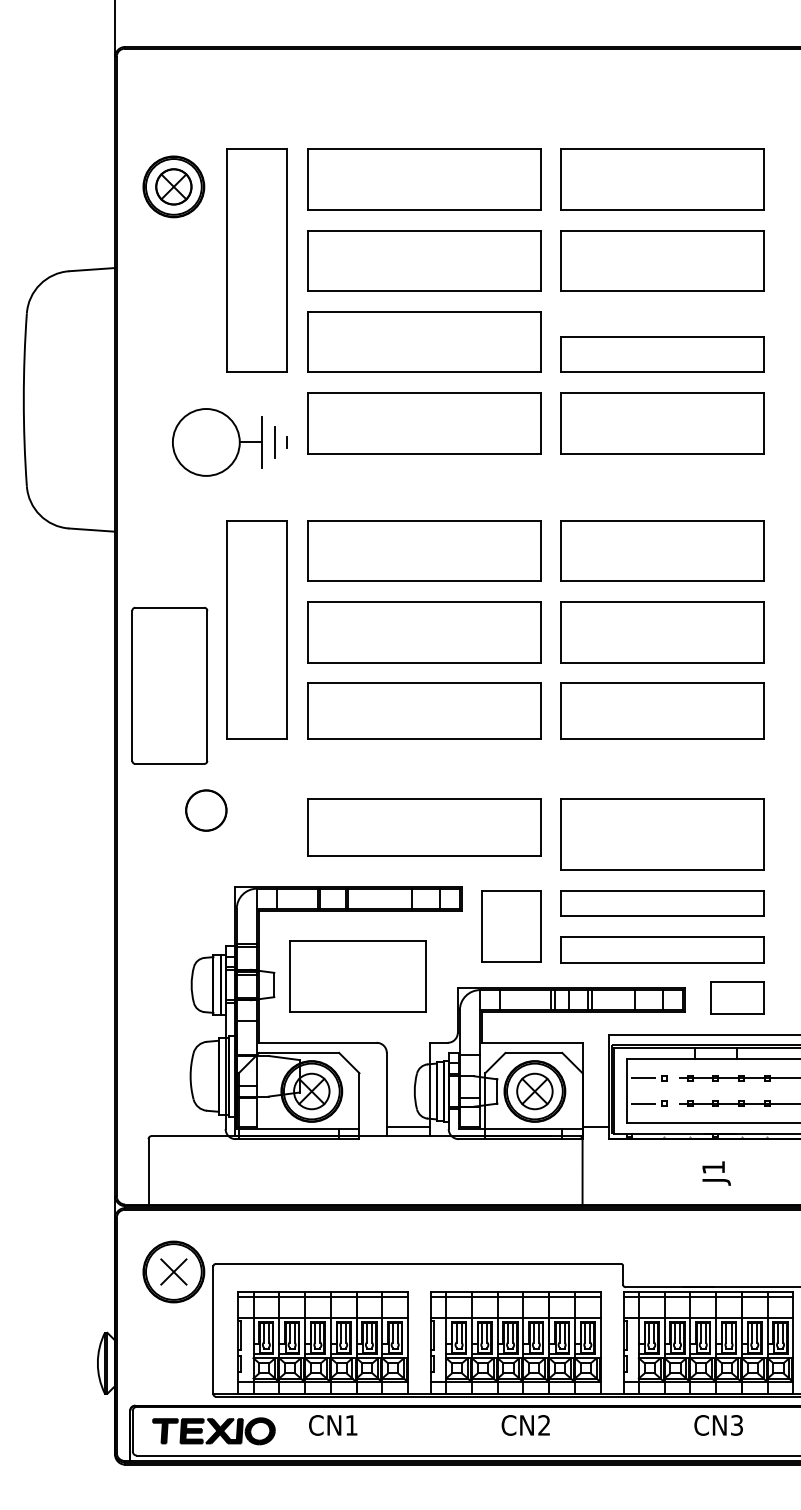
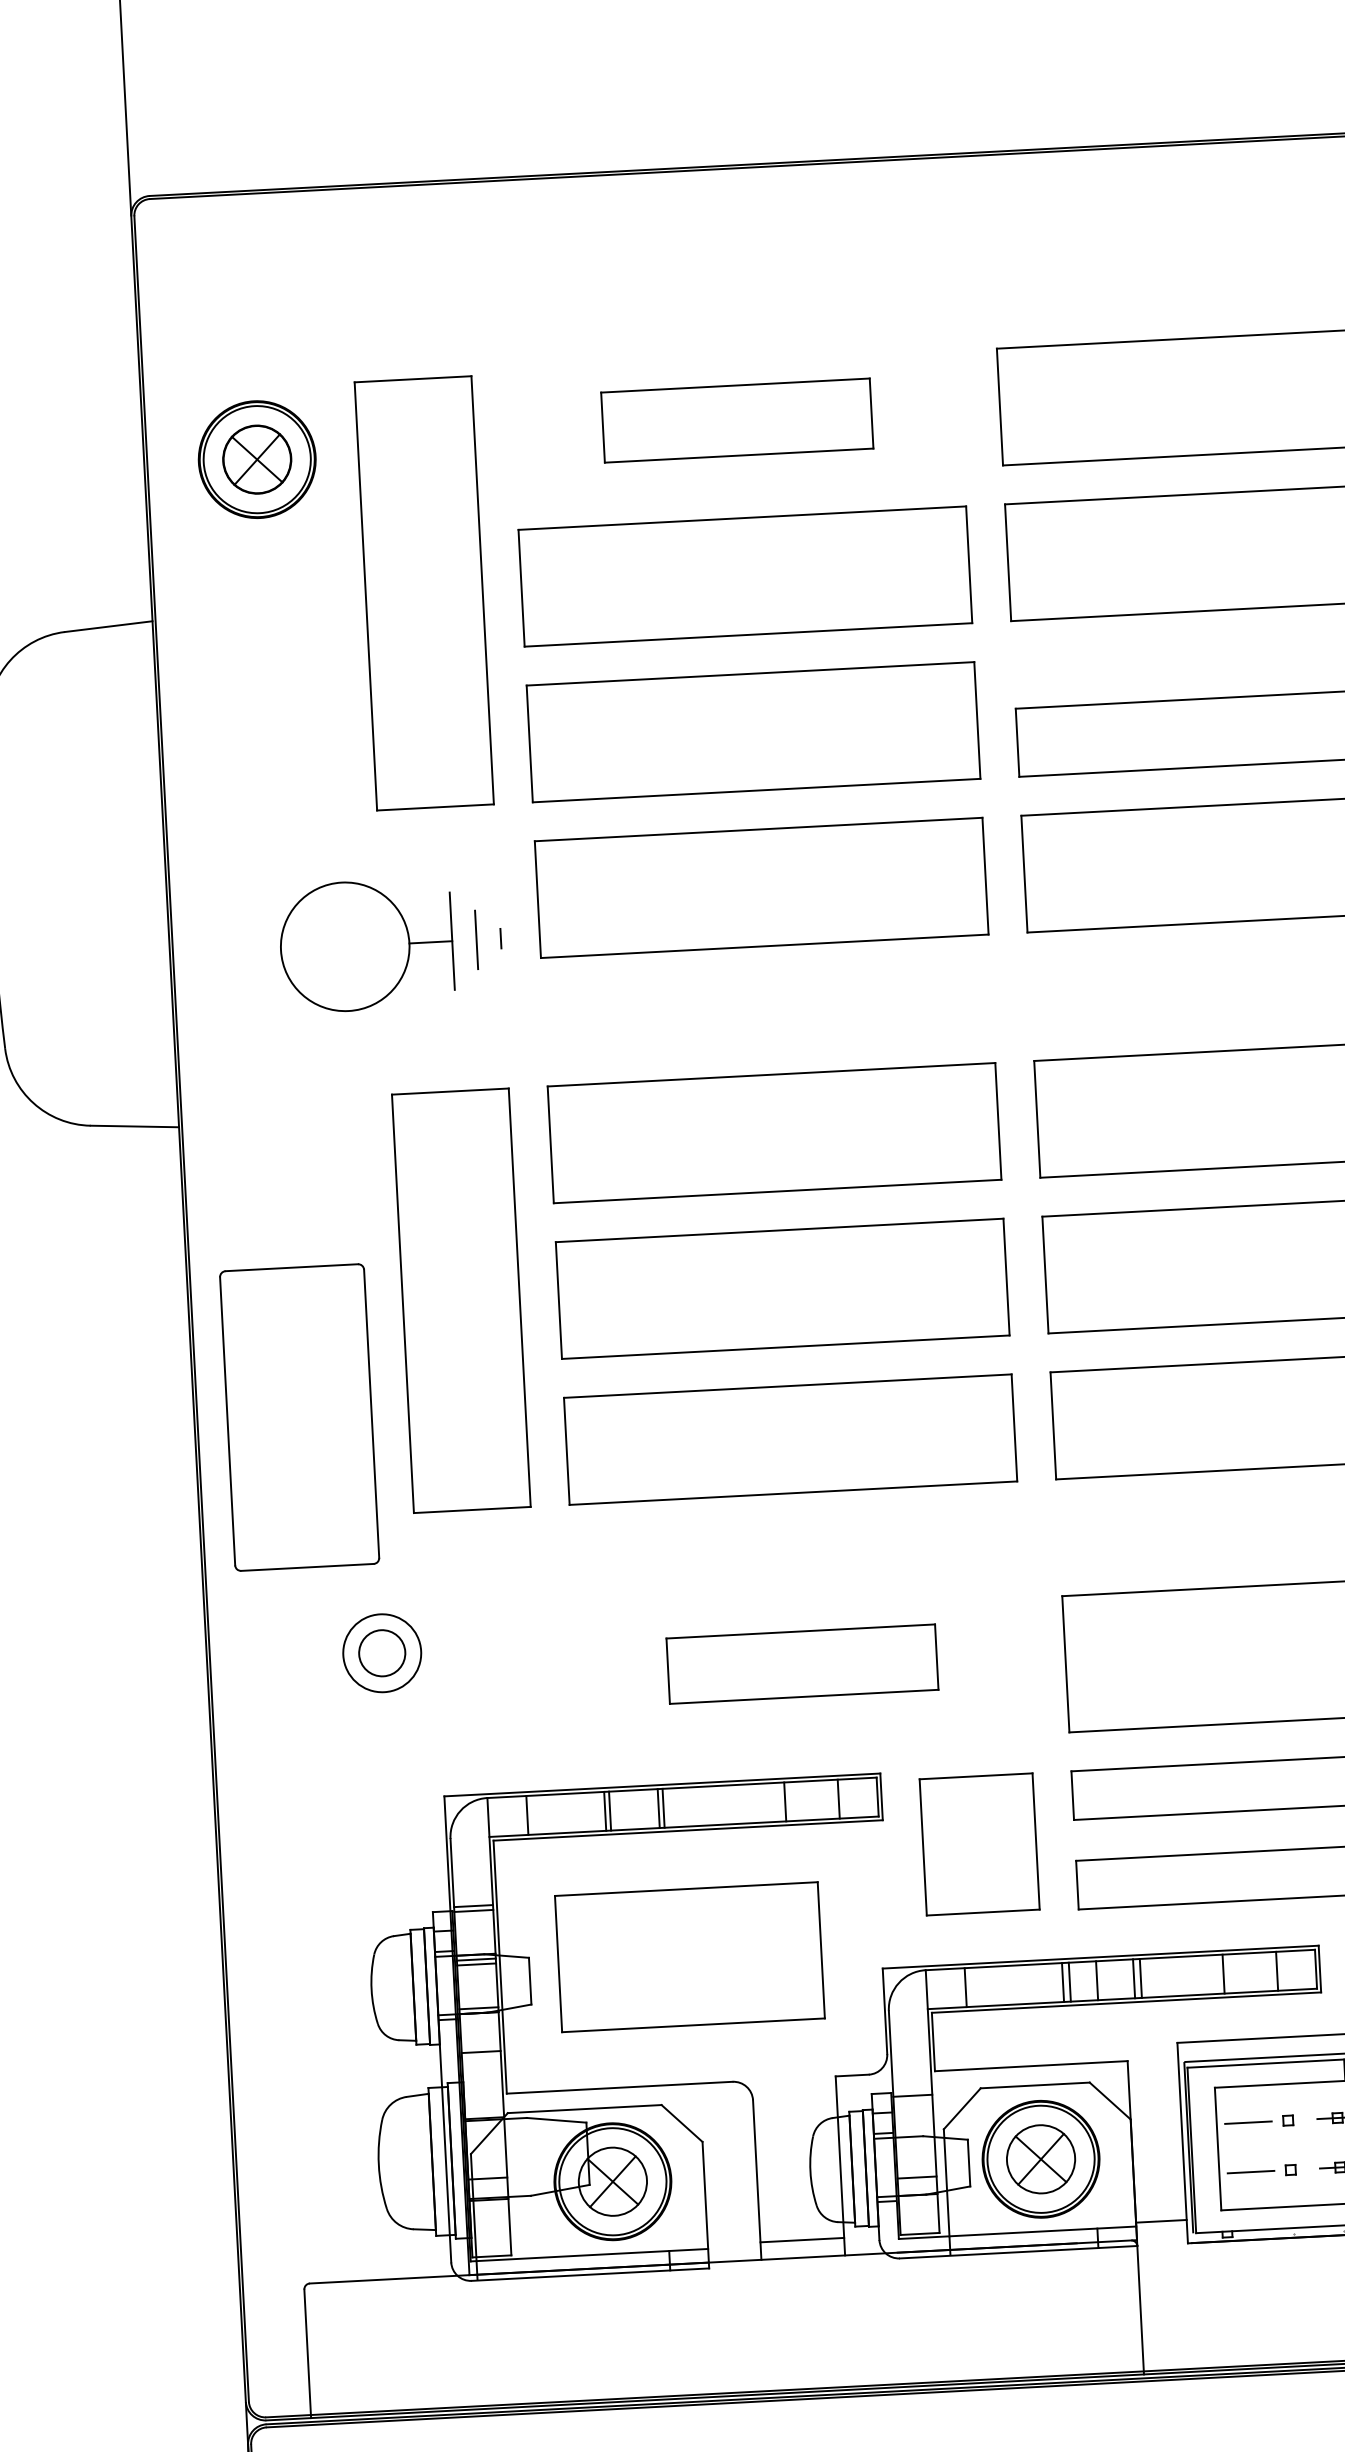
part: (424, 179) -> (737, 420), size x0.6
circle: (206, 810) -> (382, 1653), size x0.6
part: (424, 827) -> (802, 1663), size x0.6

